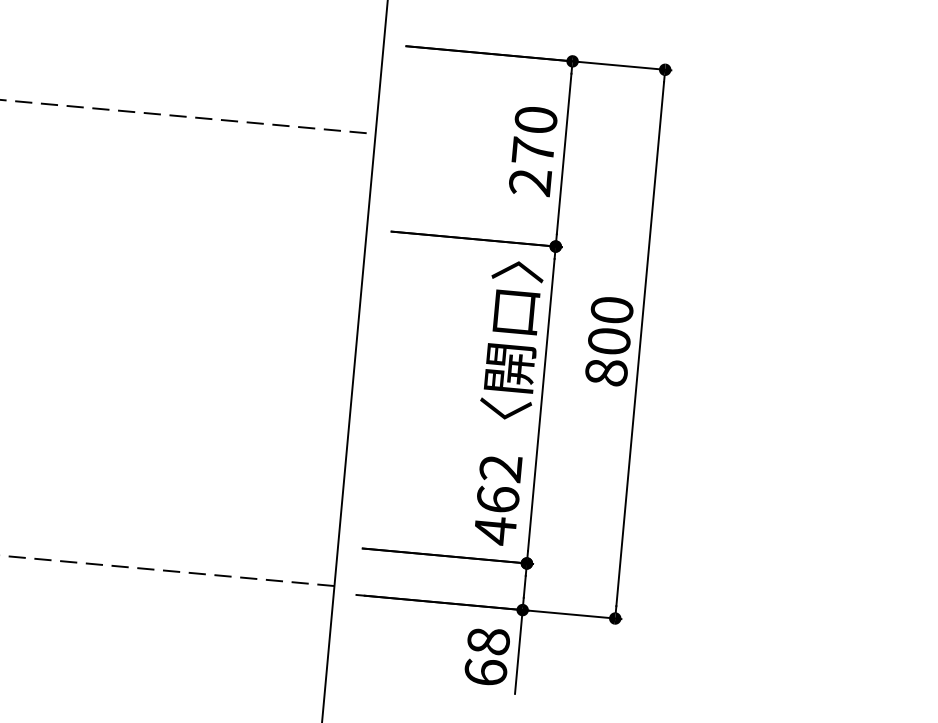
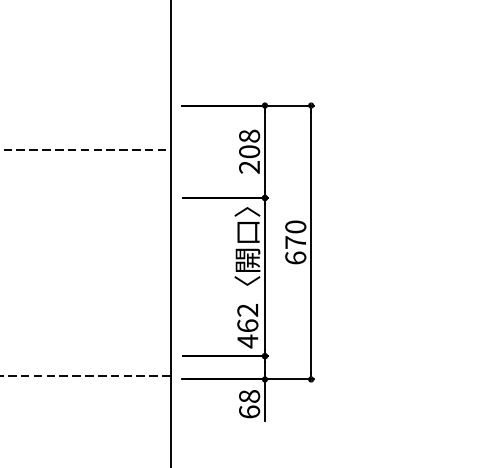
text: (534, 134) -> (249, 143), 270 -> 208
text: (607, 357) -> (295, 250), 800 -> 670

